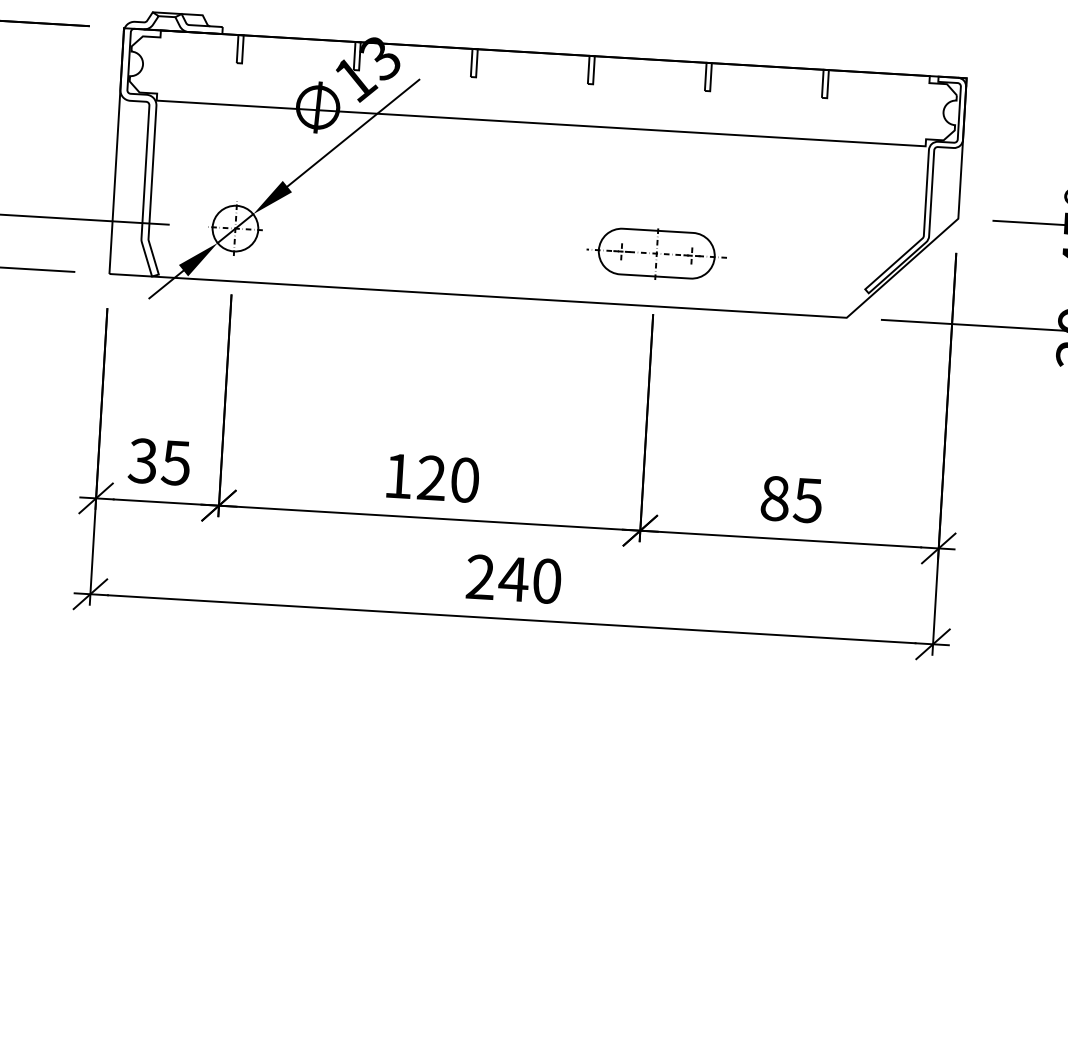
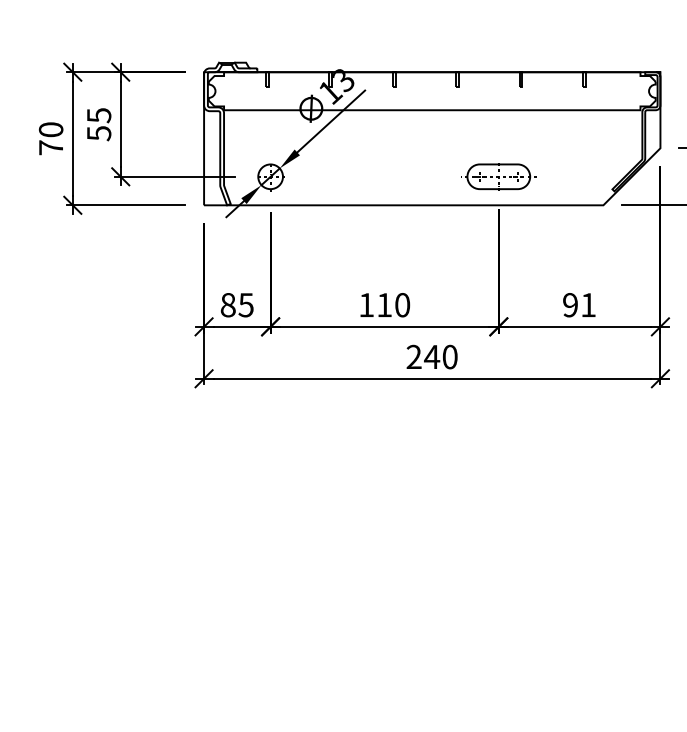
text: (141, 461) -> (227, 305), 35 -> 85
text: (431, 476) -> (384, 304), 120 -> 110
text: (791, 500) -> (579, 305), 85 -> 91

